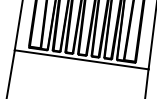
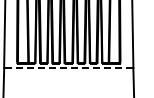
line: (81, 60) -> (68, 68), solid -> dashed

